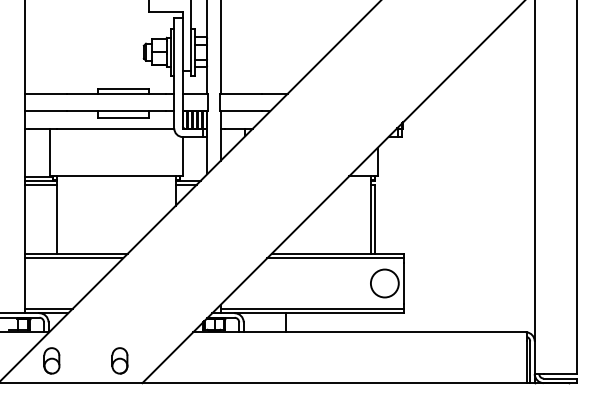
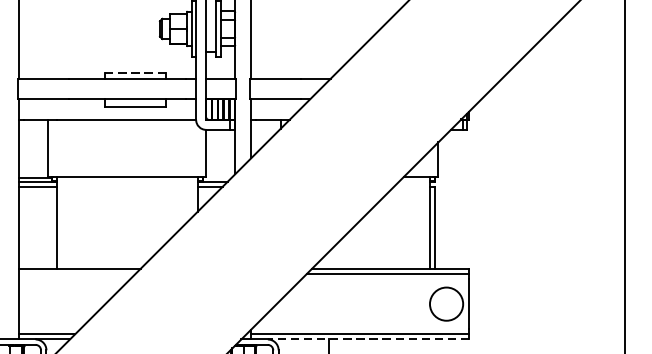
line: (122, 88) -> (134, 72), solid -> dashed
line: (74, 258) -> (77, 274), removed
line: (319, 313) -> (368, 339), solid -> dashed

